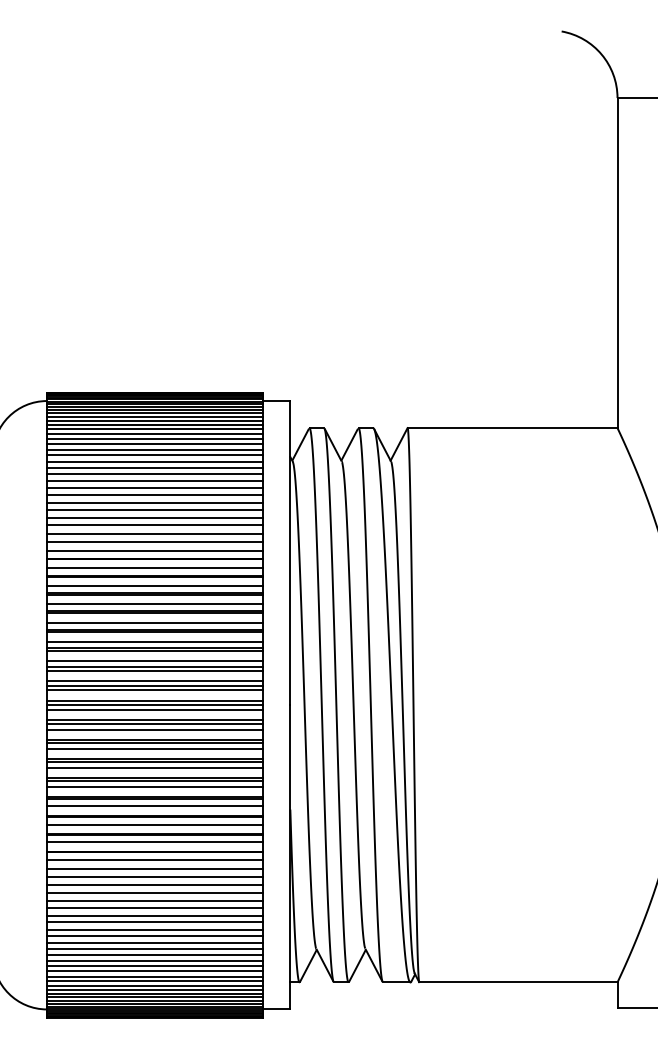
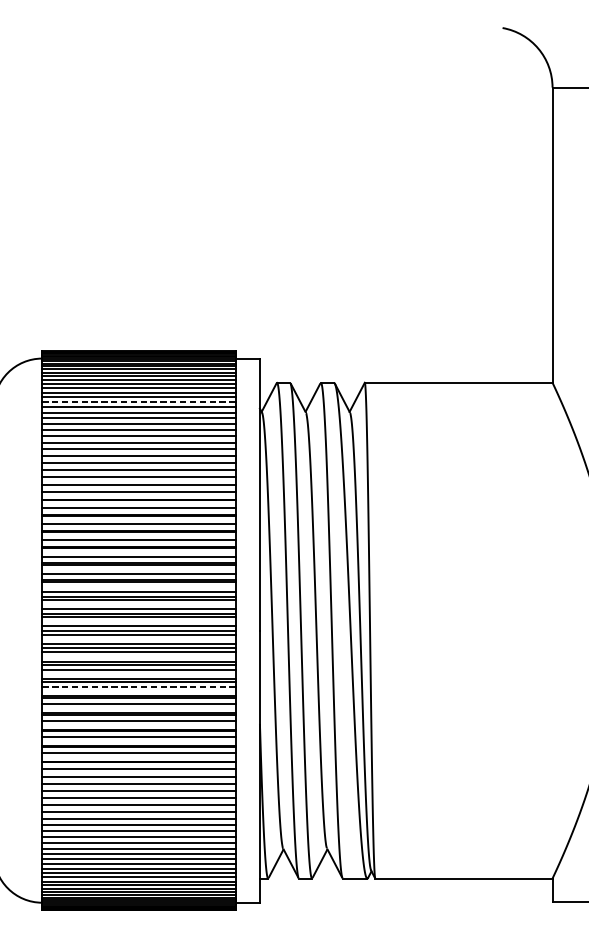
line: (155, 449) -> (139, 401), solid -> dashed
line: (154, 768) -> (138, 687), solid -> dashed

